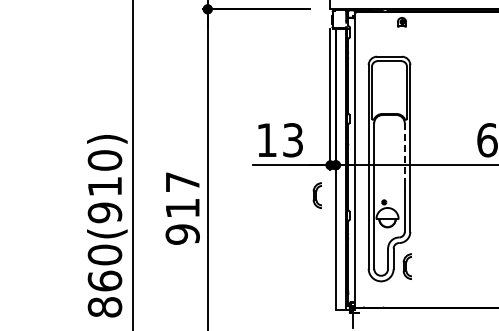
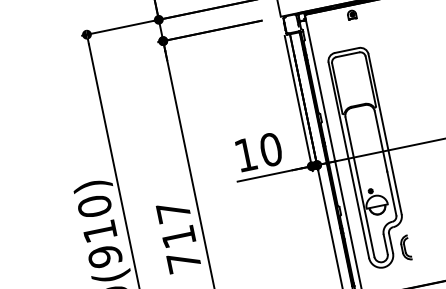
text: (292, 140) -> (270, 150), 13 -> 10
line: (404, 155) -> (380, 142), dashed -> solid
part: (316, 195) -> (304, 198), removed
text: (182, 234) -> (183, 262), 917 -> 717

